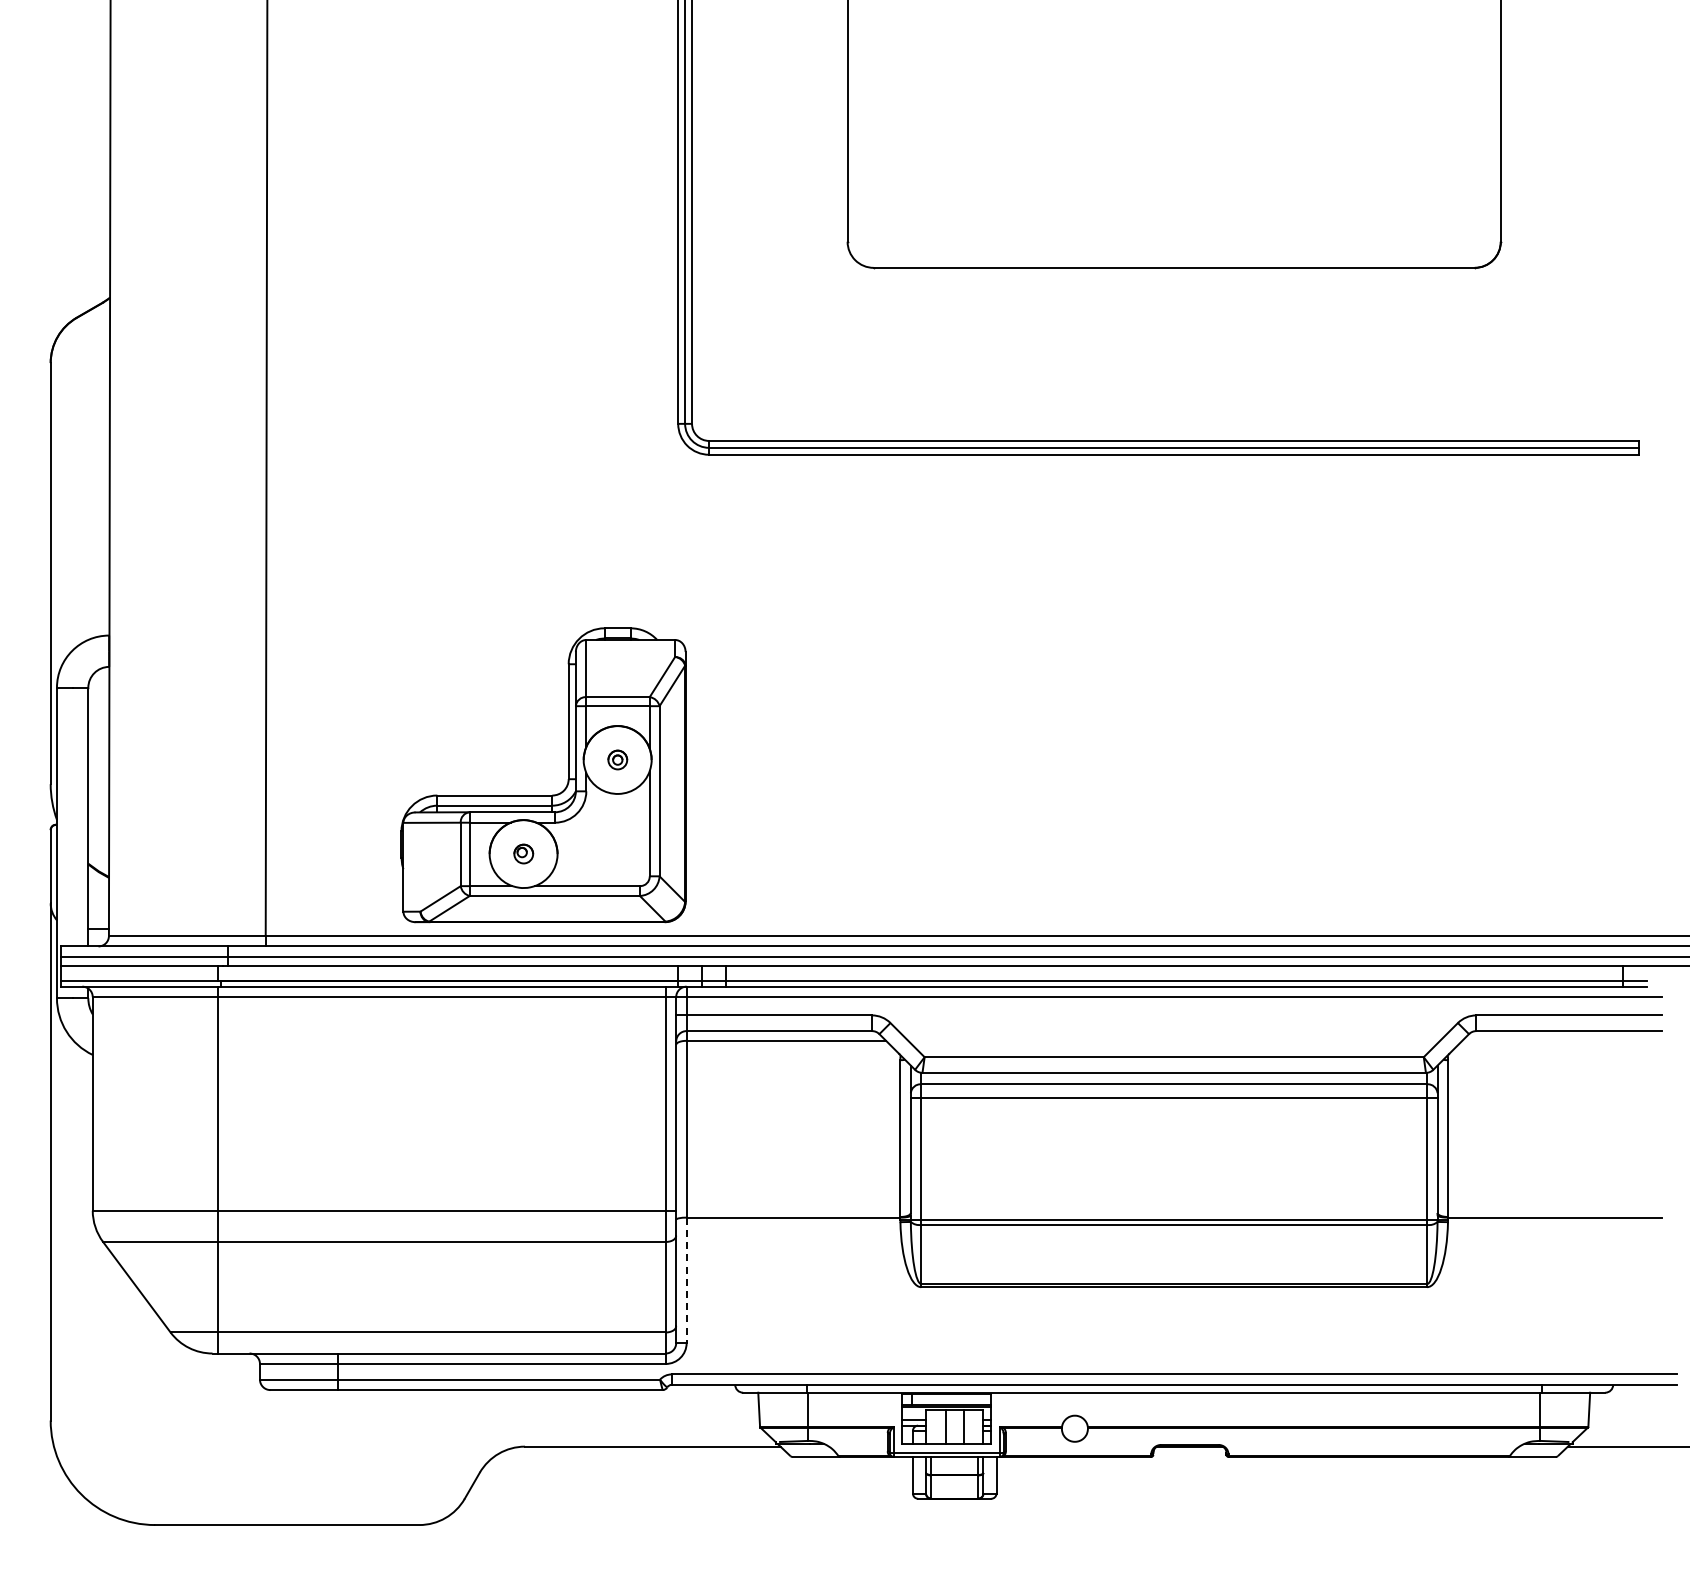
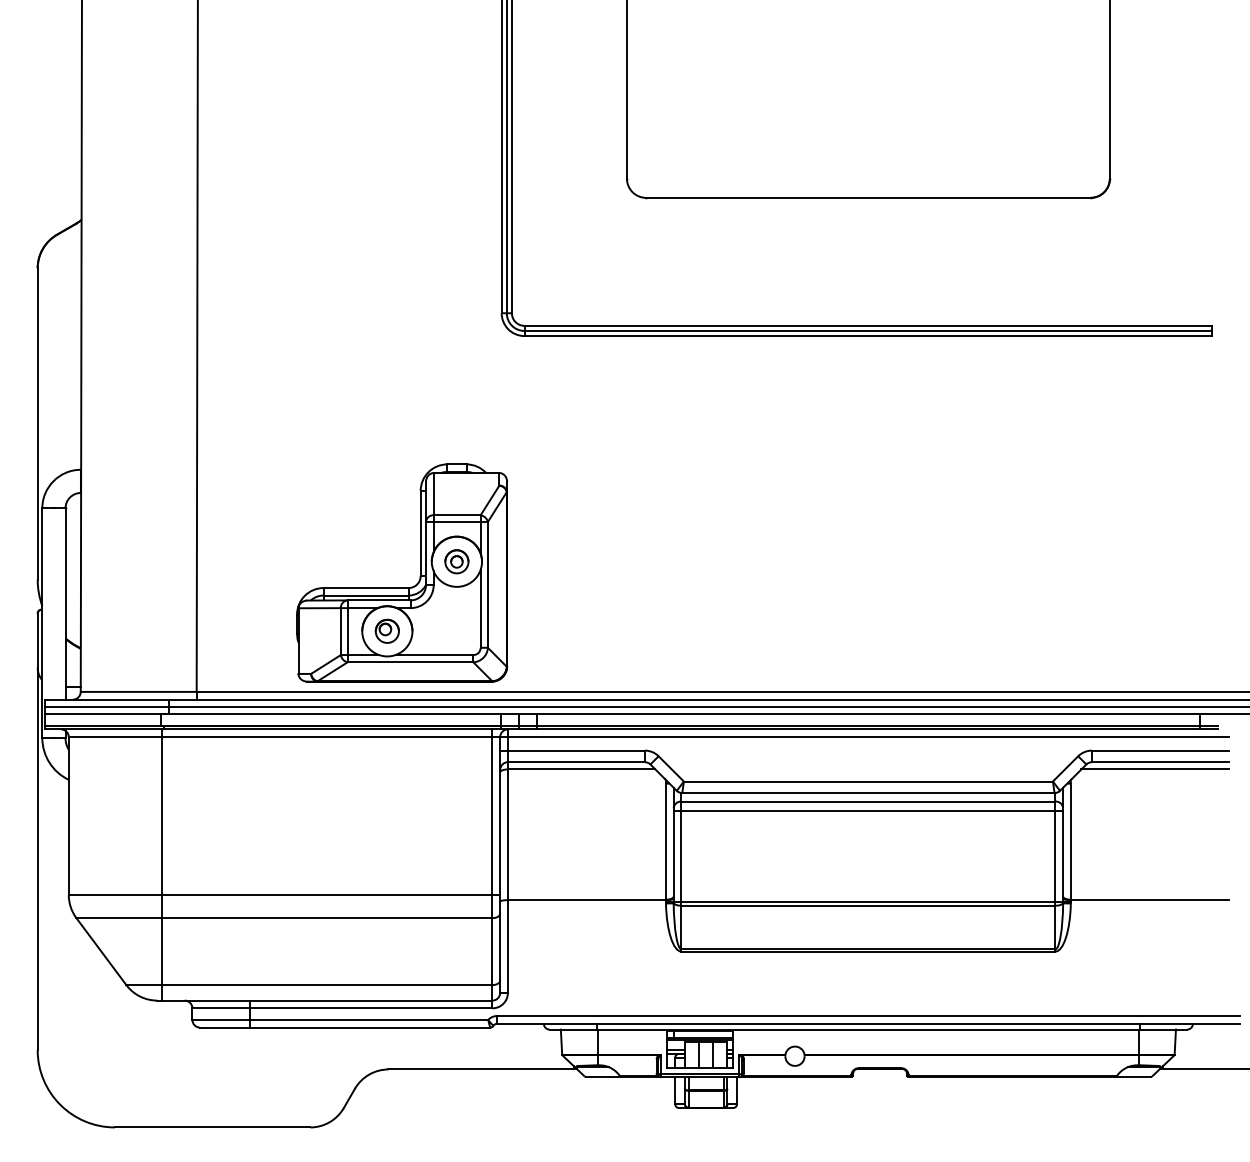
part: (617, 759) -> (456, 561), size x1.67
part: (523, 853) -> (387, 630), size x1.67
line: (1561, 1040) -> (1154, 769), added
line: (686, 1280) -> (507, 946), dashed -> solid

